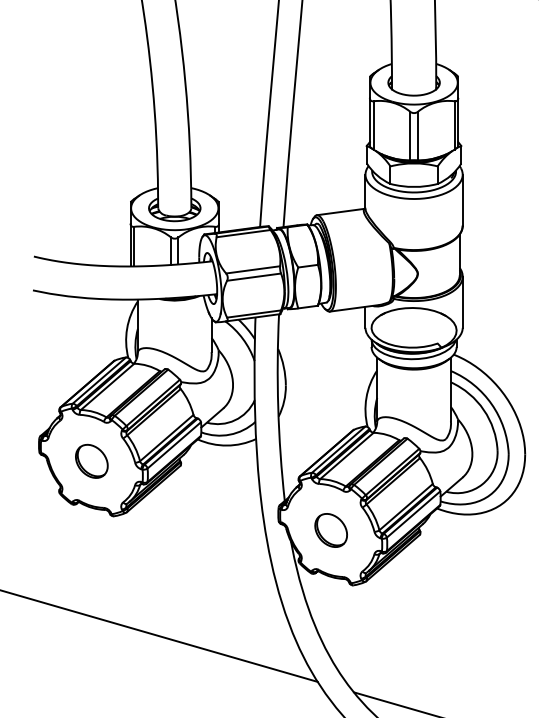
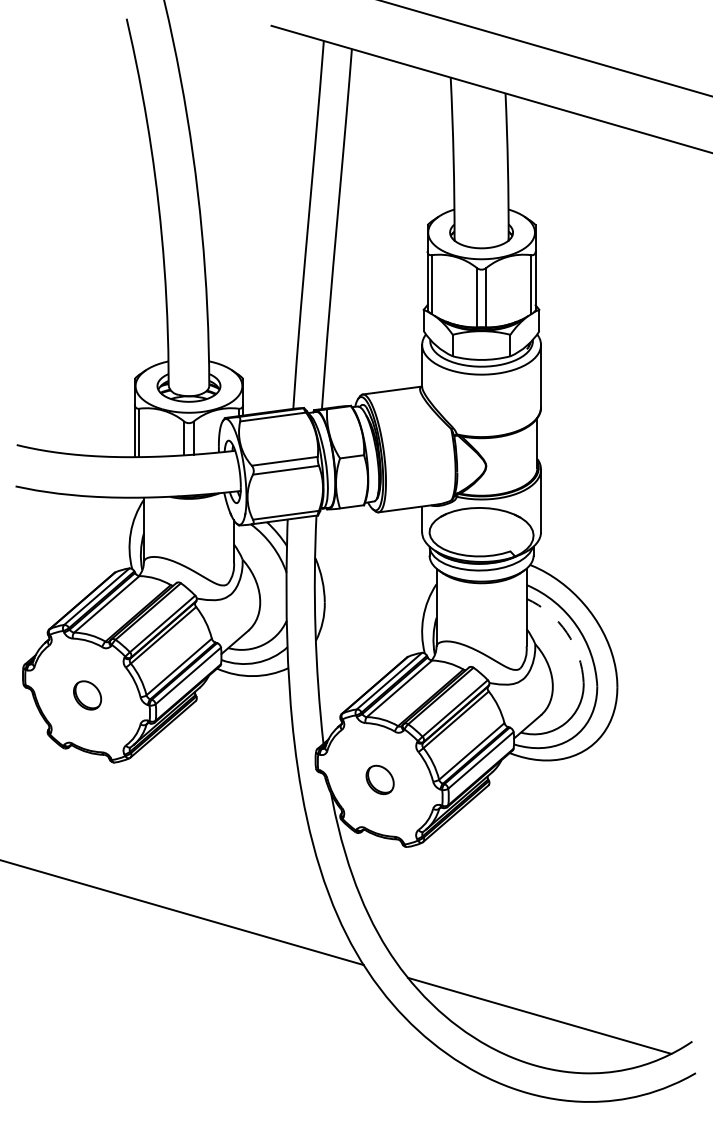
arc: (483, 409) -> (566, 632), solid -> dashed
part: (91, 461) -> (87, 695), size x0.7
part: (330, 530) -> (379, 779), size x0.7

